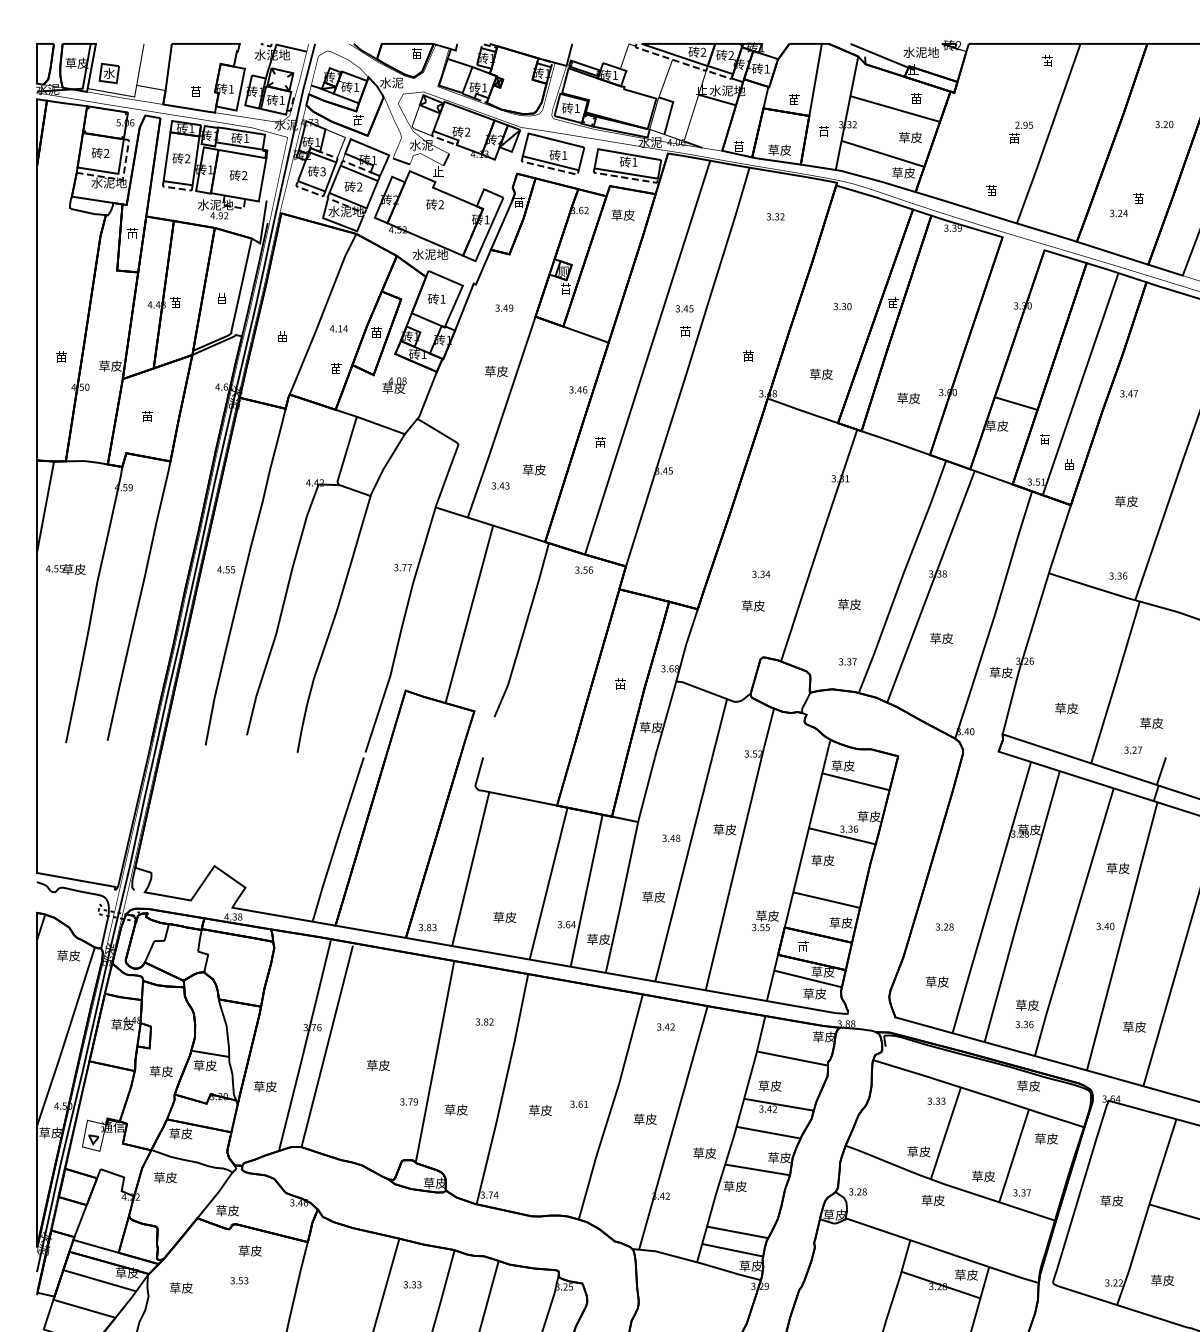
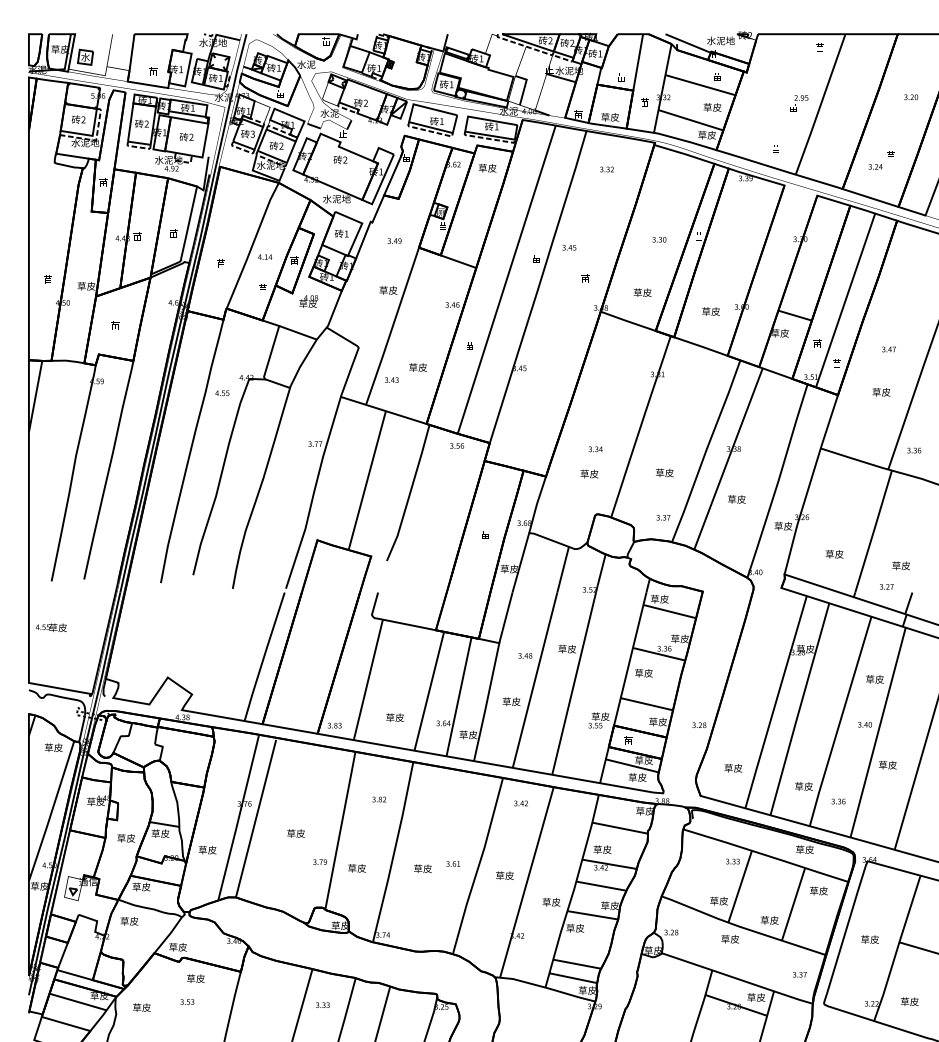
text: (684, 308) -> (569, 247), moved
text: (1128, 393) -> (888, 349), moved
text: (65, 569) -> (51, 627), moved
text: (226, 569) -> (222, 393), moved
text: (1118, 575) -> (914, 450), moved
text: (944, 926) -> (699, 724), moved
text: (1024, 1024) -> (838, 801), moved
text: (1134, 1026) -> (887, 764), moved
text: (1022, 1192) -> (800, 974), moved

